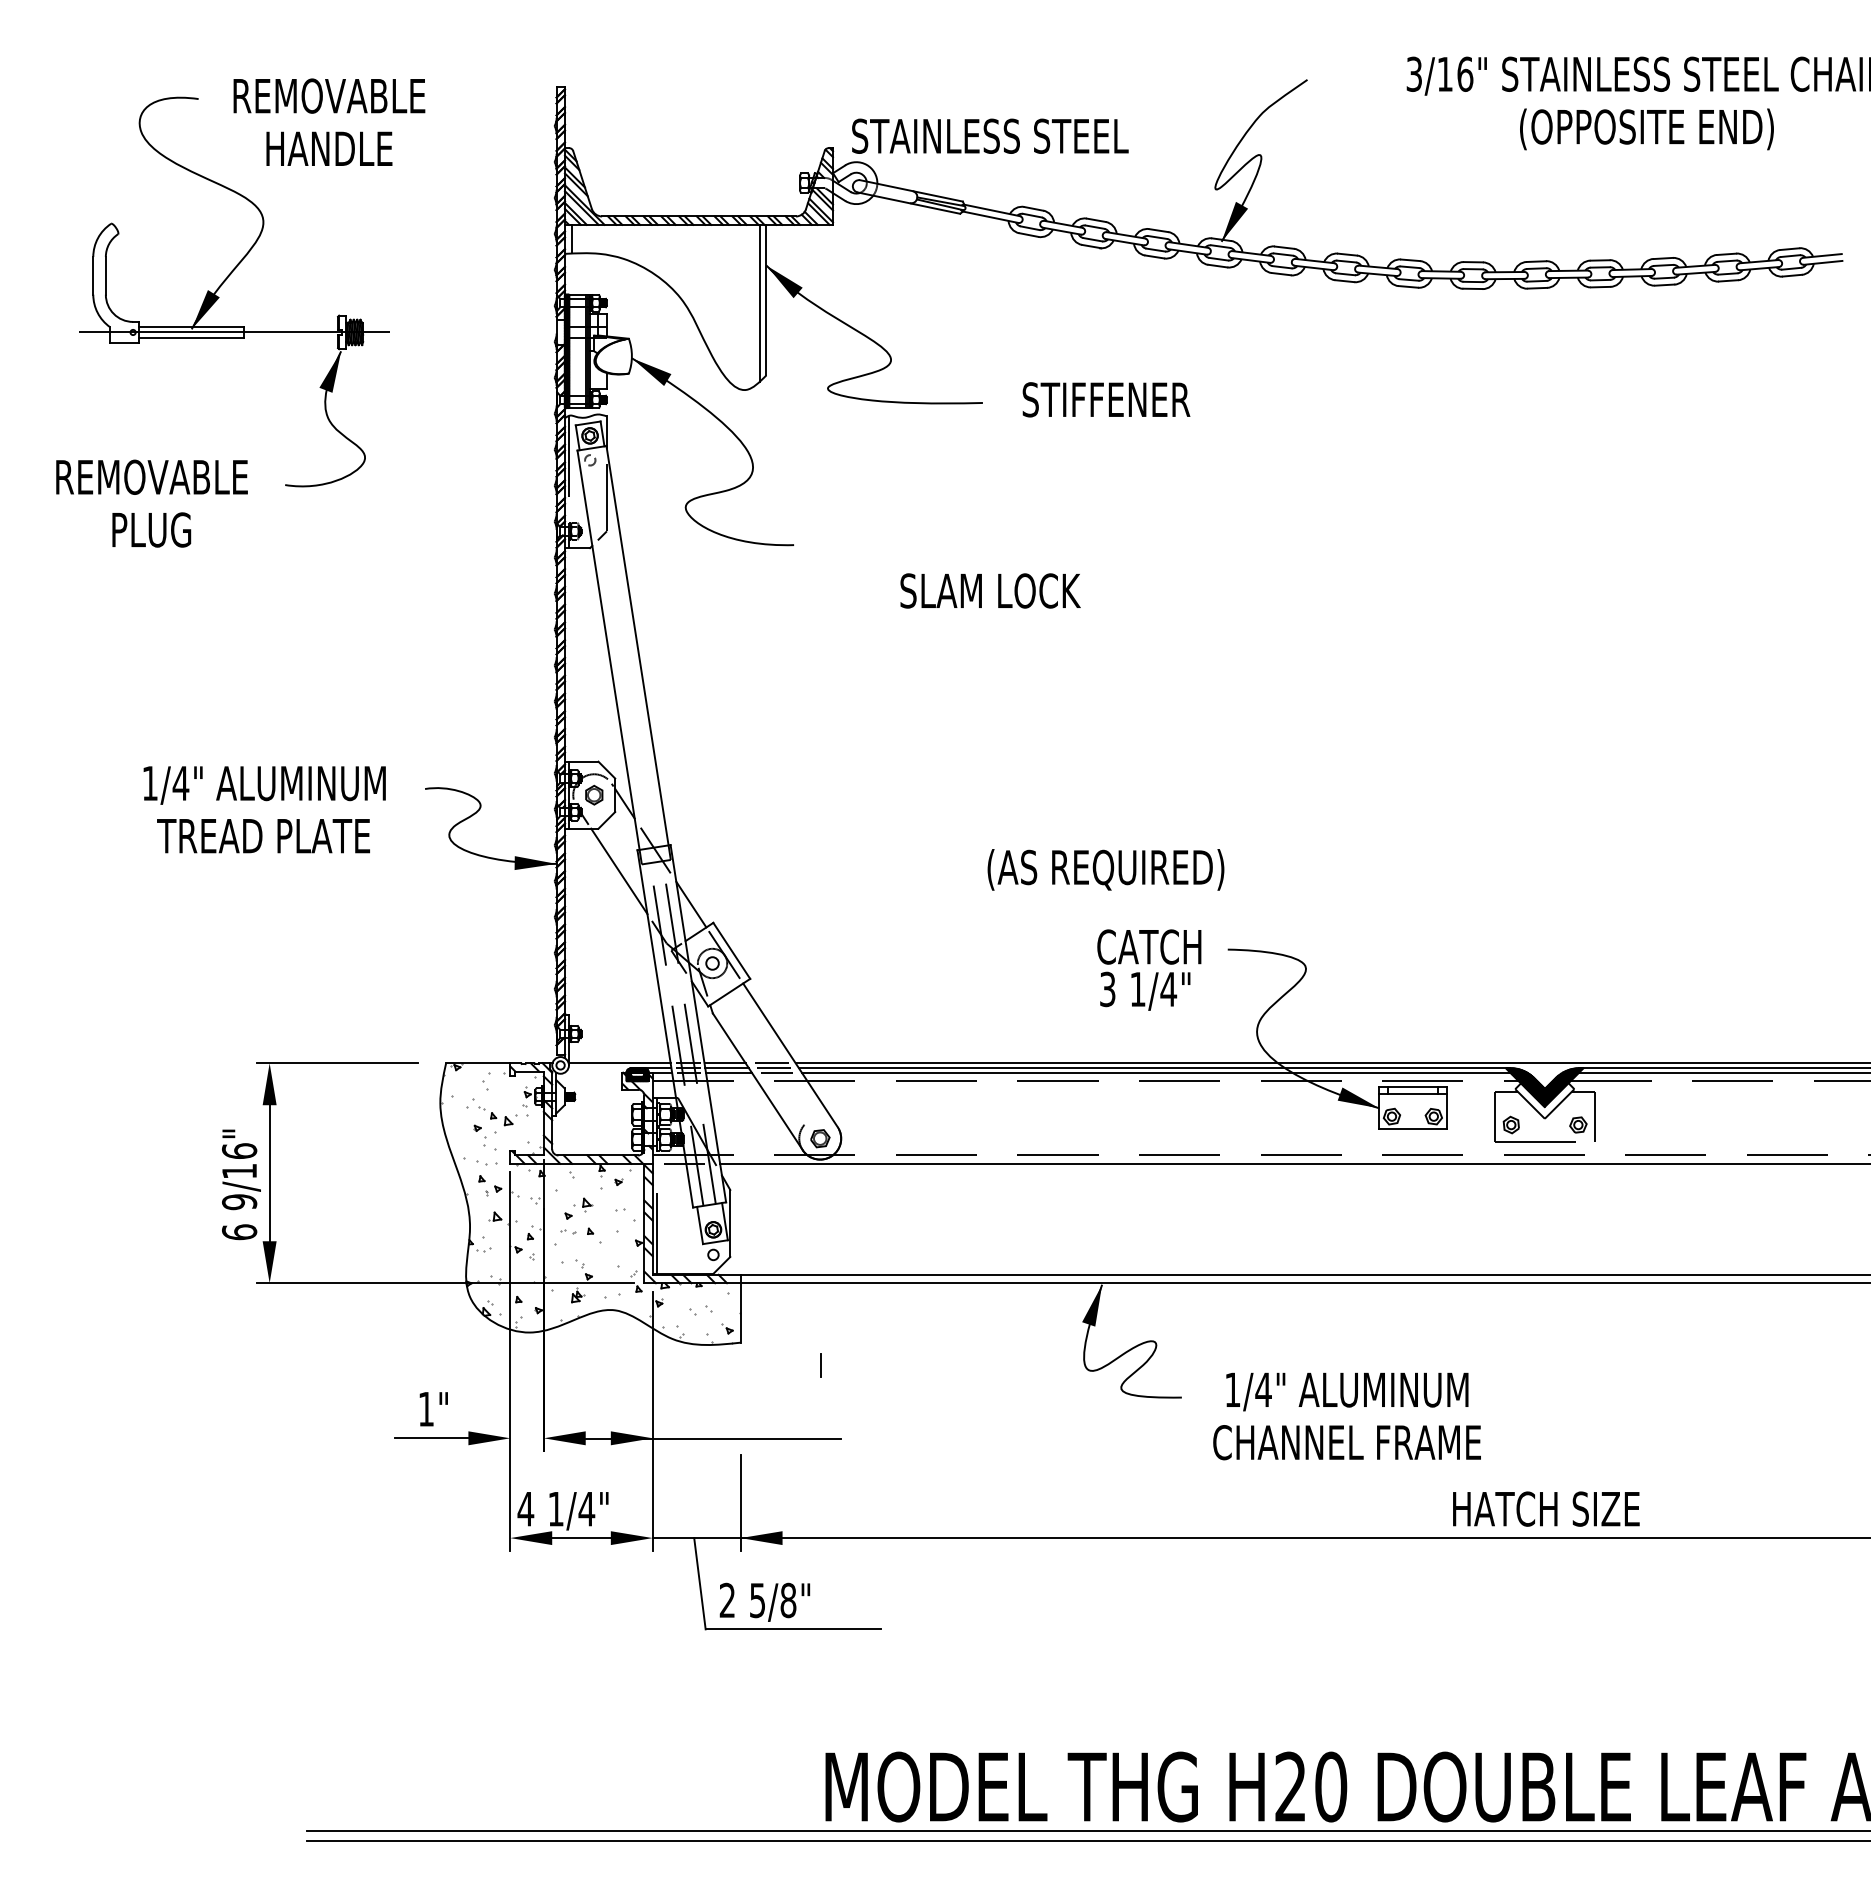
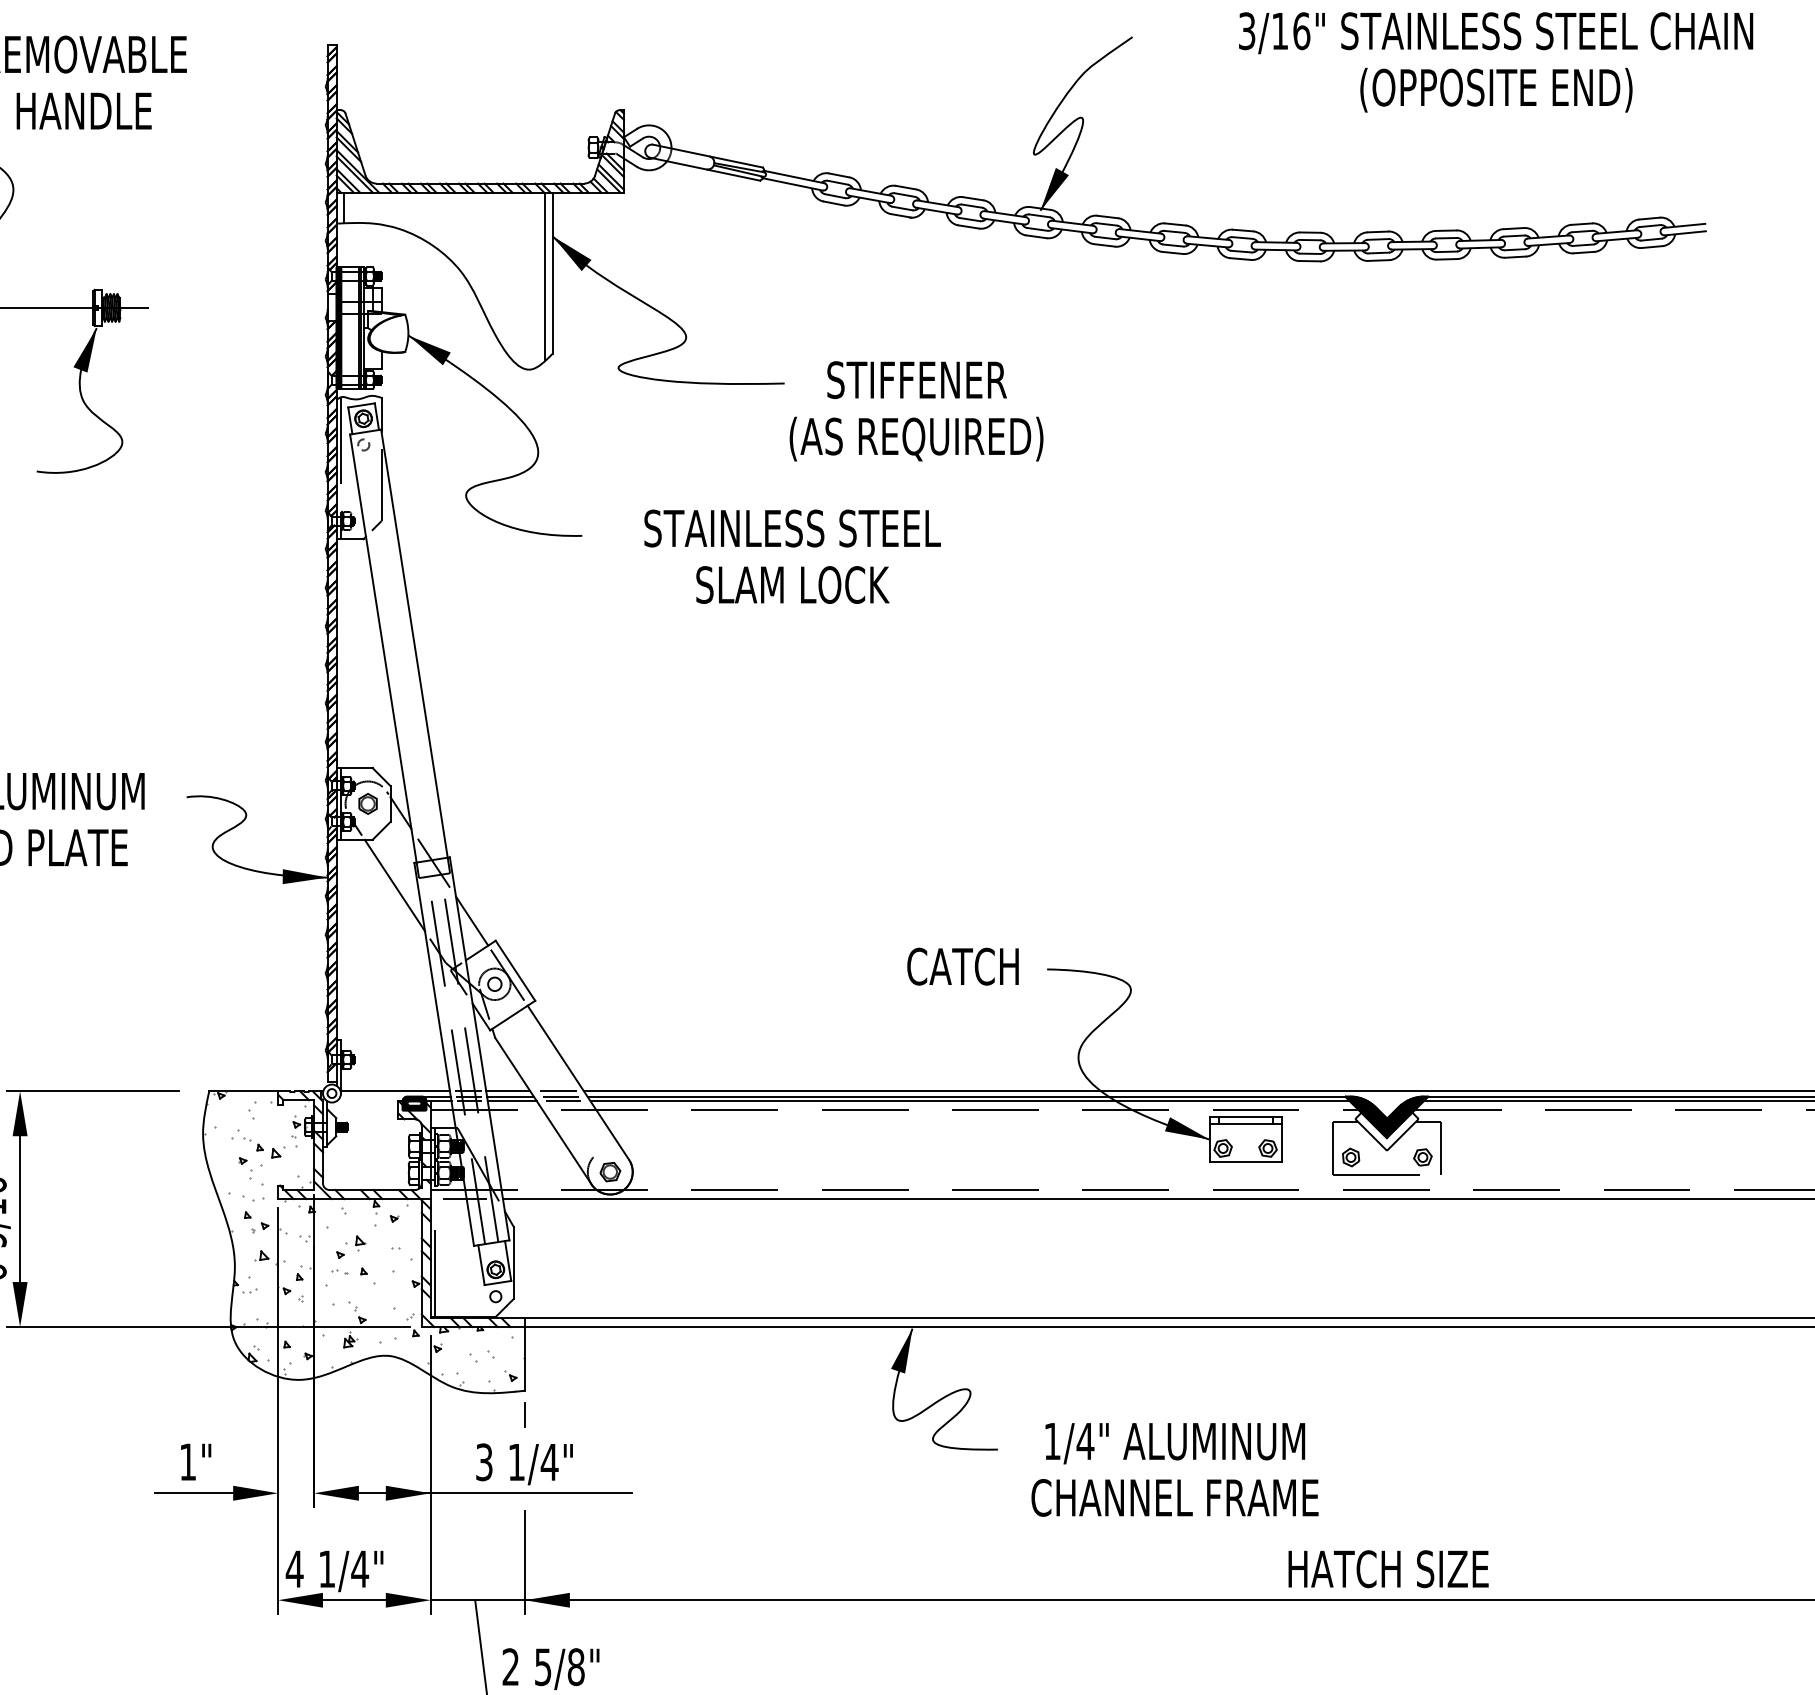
text: (990, 135) -> (792, 527), moved
text: (1105, 869) -> (916, 438), moved
text: (1145, 990) -> (524, 1463), moved
line: (820, 1365) -> (524, 1415), moved

